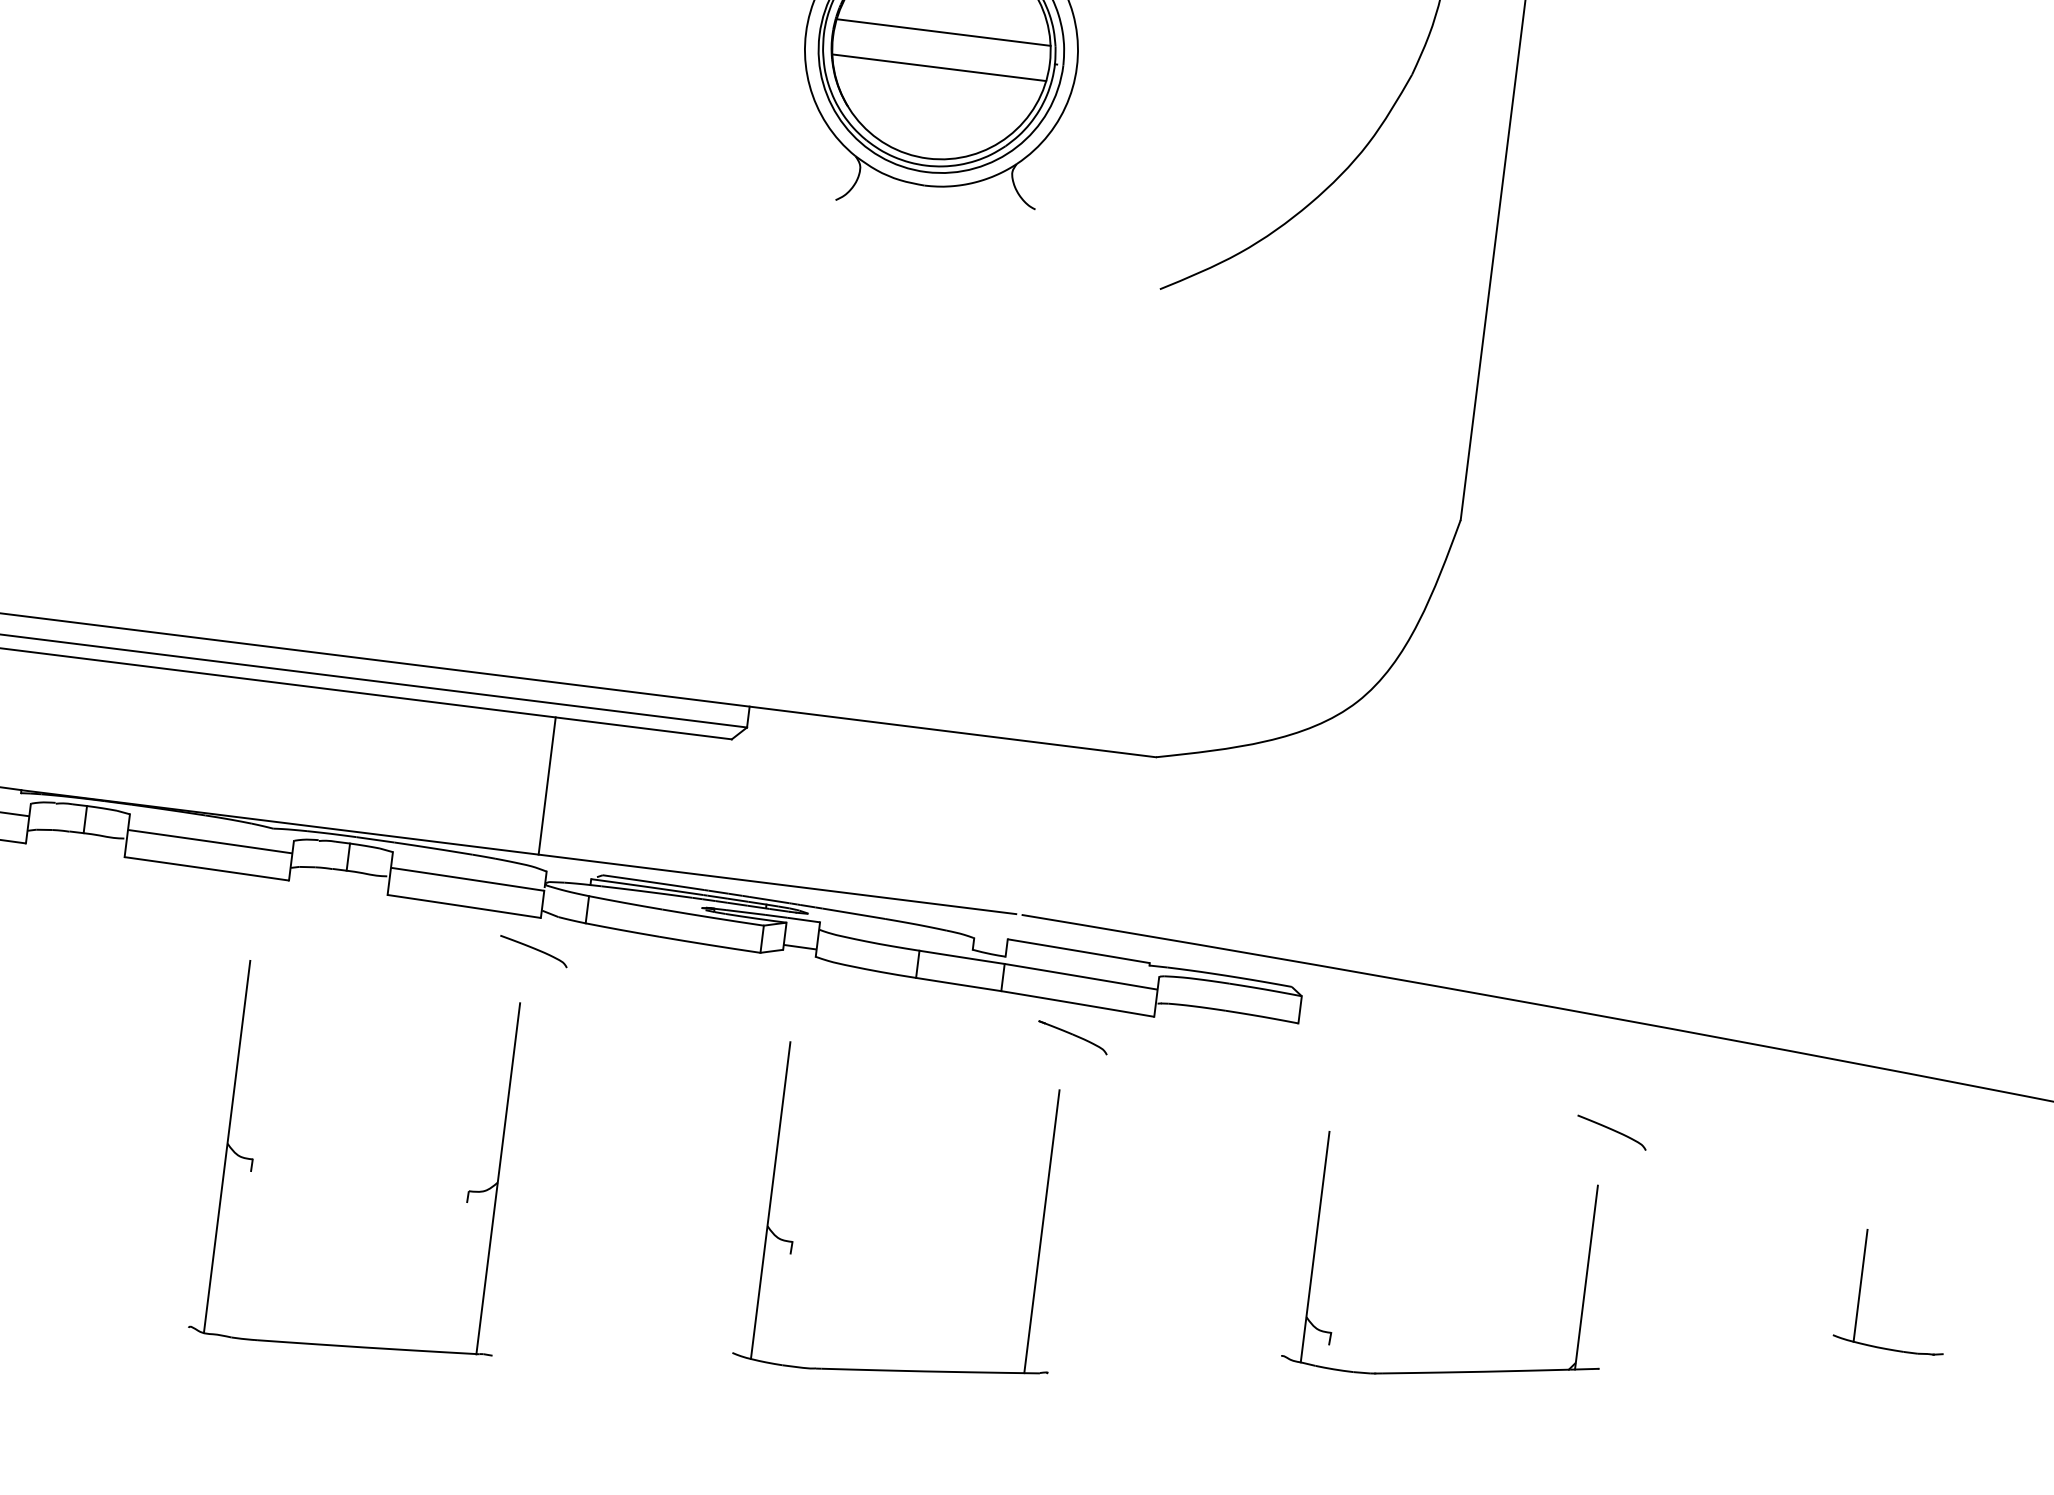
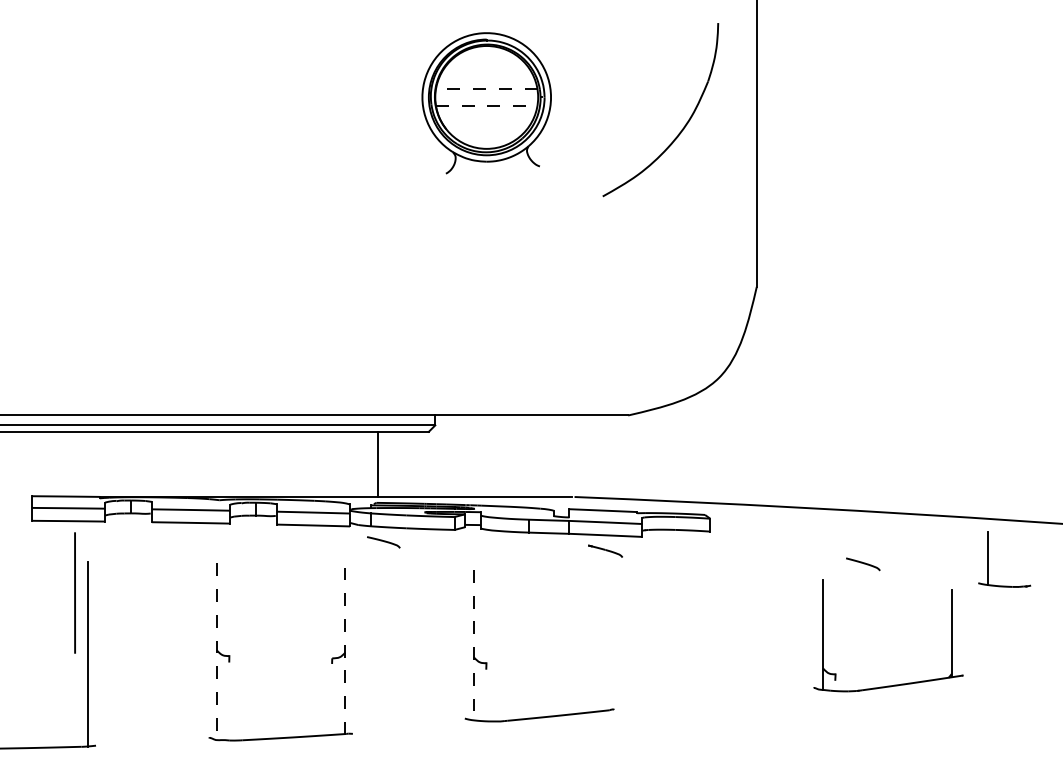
line: (943, 33) -> (486, 89), solid -> dashed
line: (938, 67) -> (486, 105), solid -> dashed
line: (547, 784) -> (378, 463), moved
curve: (533, 949) -> (383, 541), moved
line: (226, 1148) -> (216, 652), solid -> dashed
line: (498, 1180) -> (345, 651), solid -> dashed
line: (769, 1201) -> (473, 645), solid -> dashed
line: (1042, 1230) -> (602, 643), removed
part: (1860, 1287) -> (988, 559), moved
part: (1452, 1369) -> (894, 684), moved

